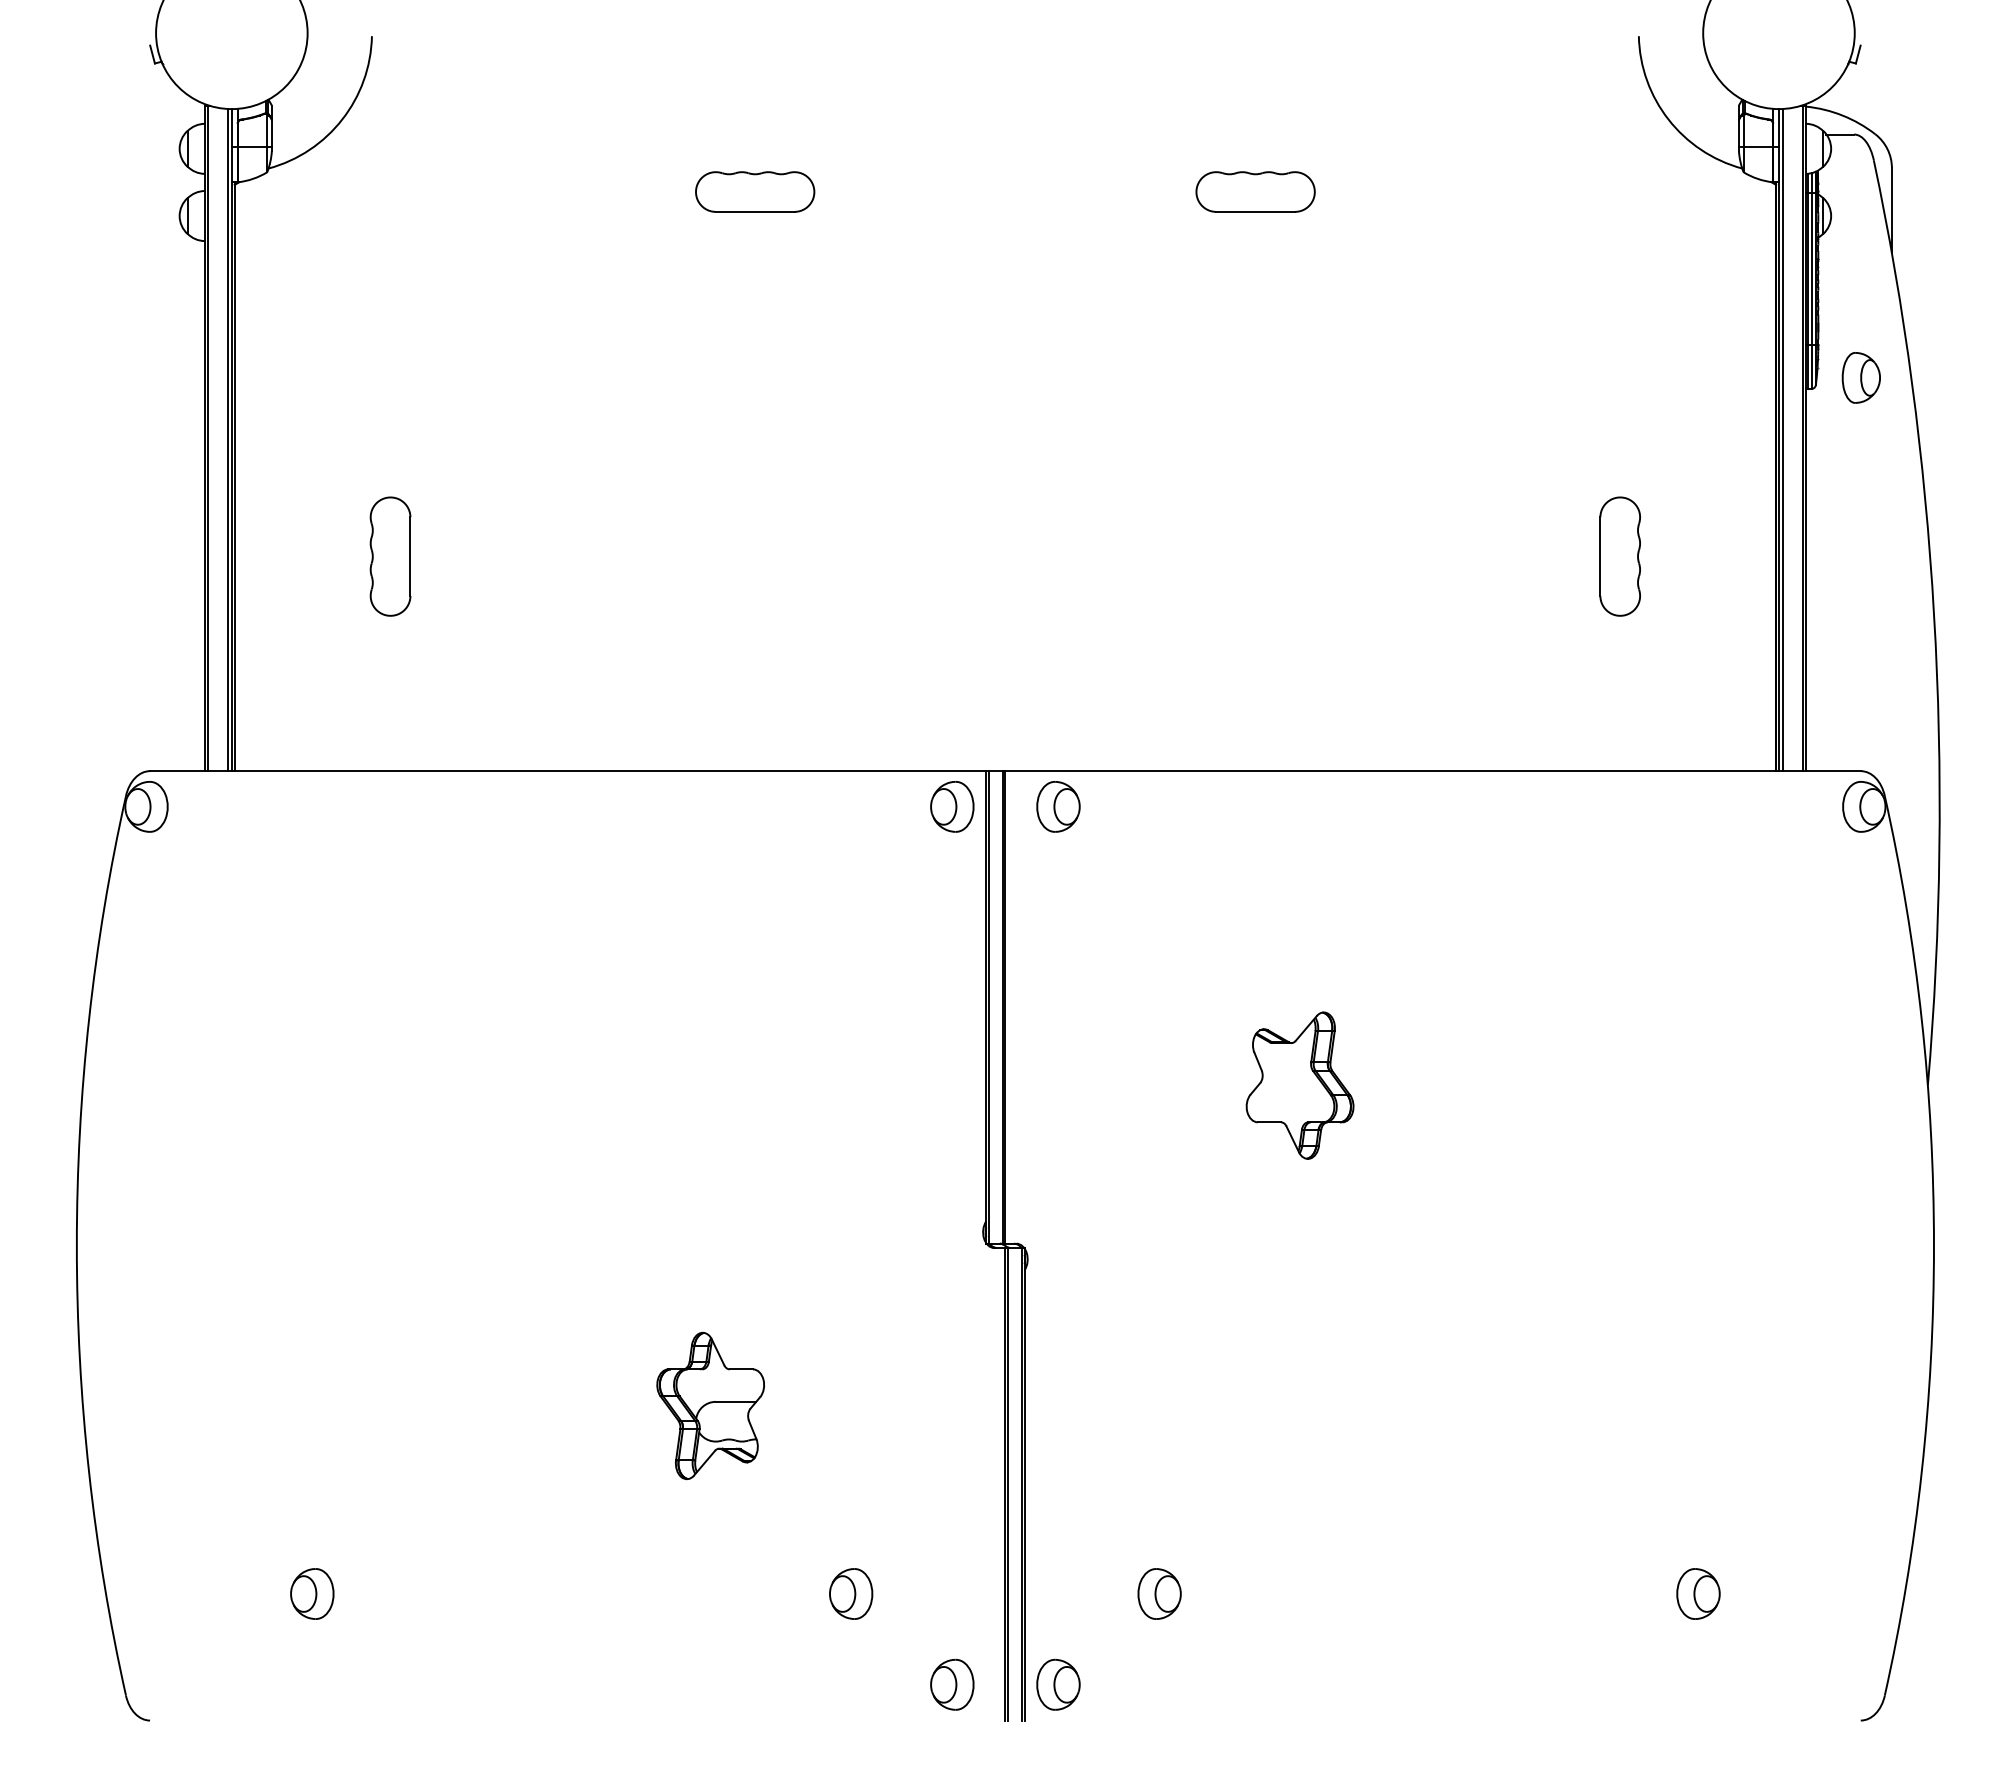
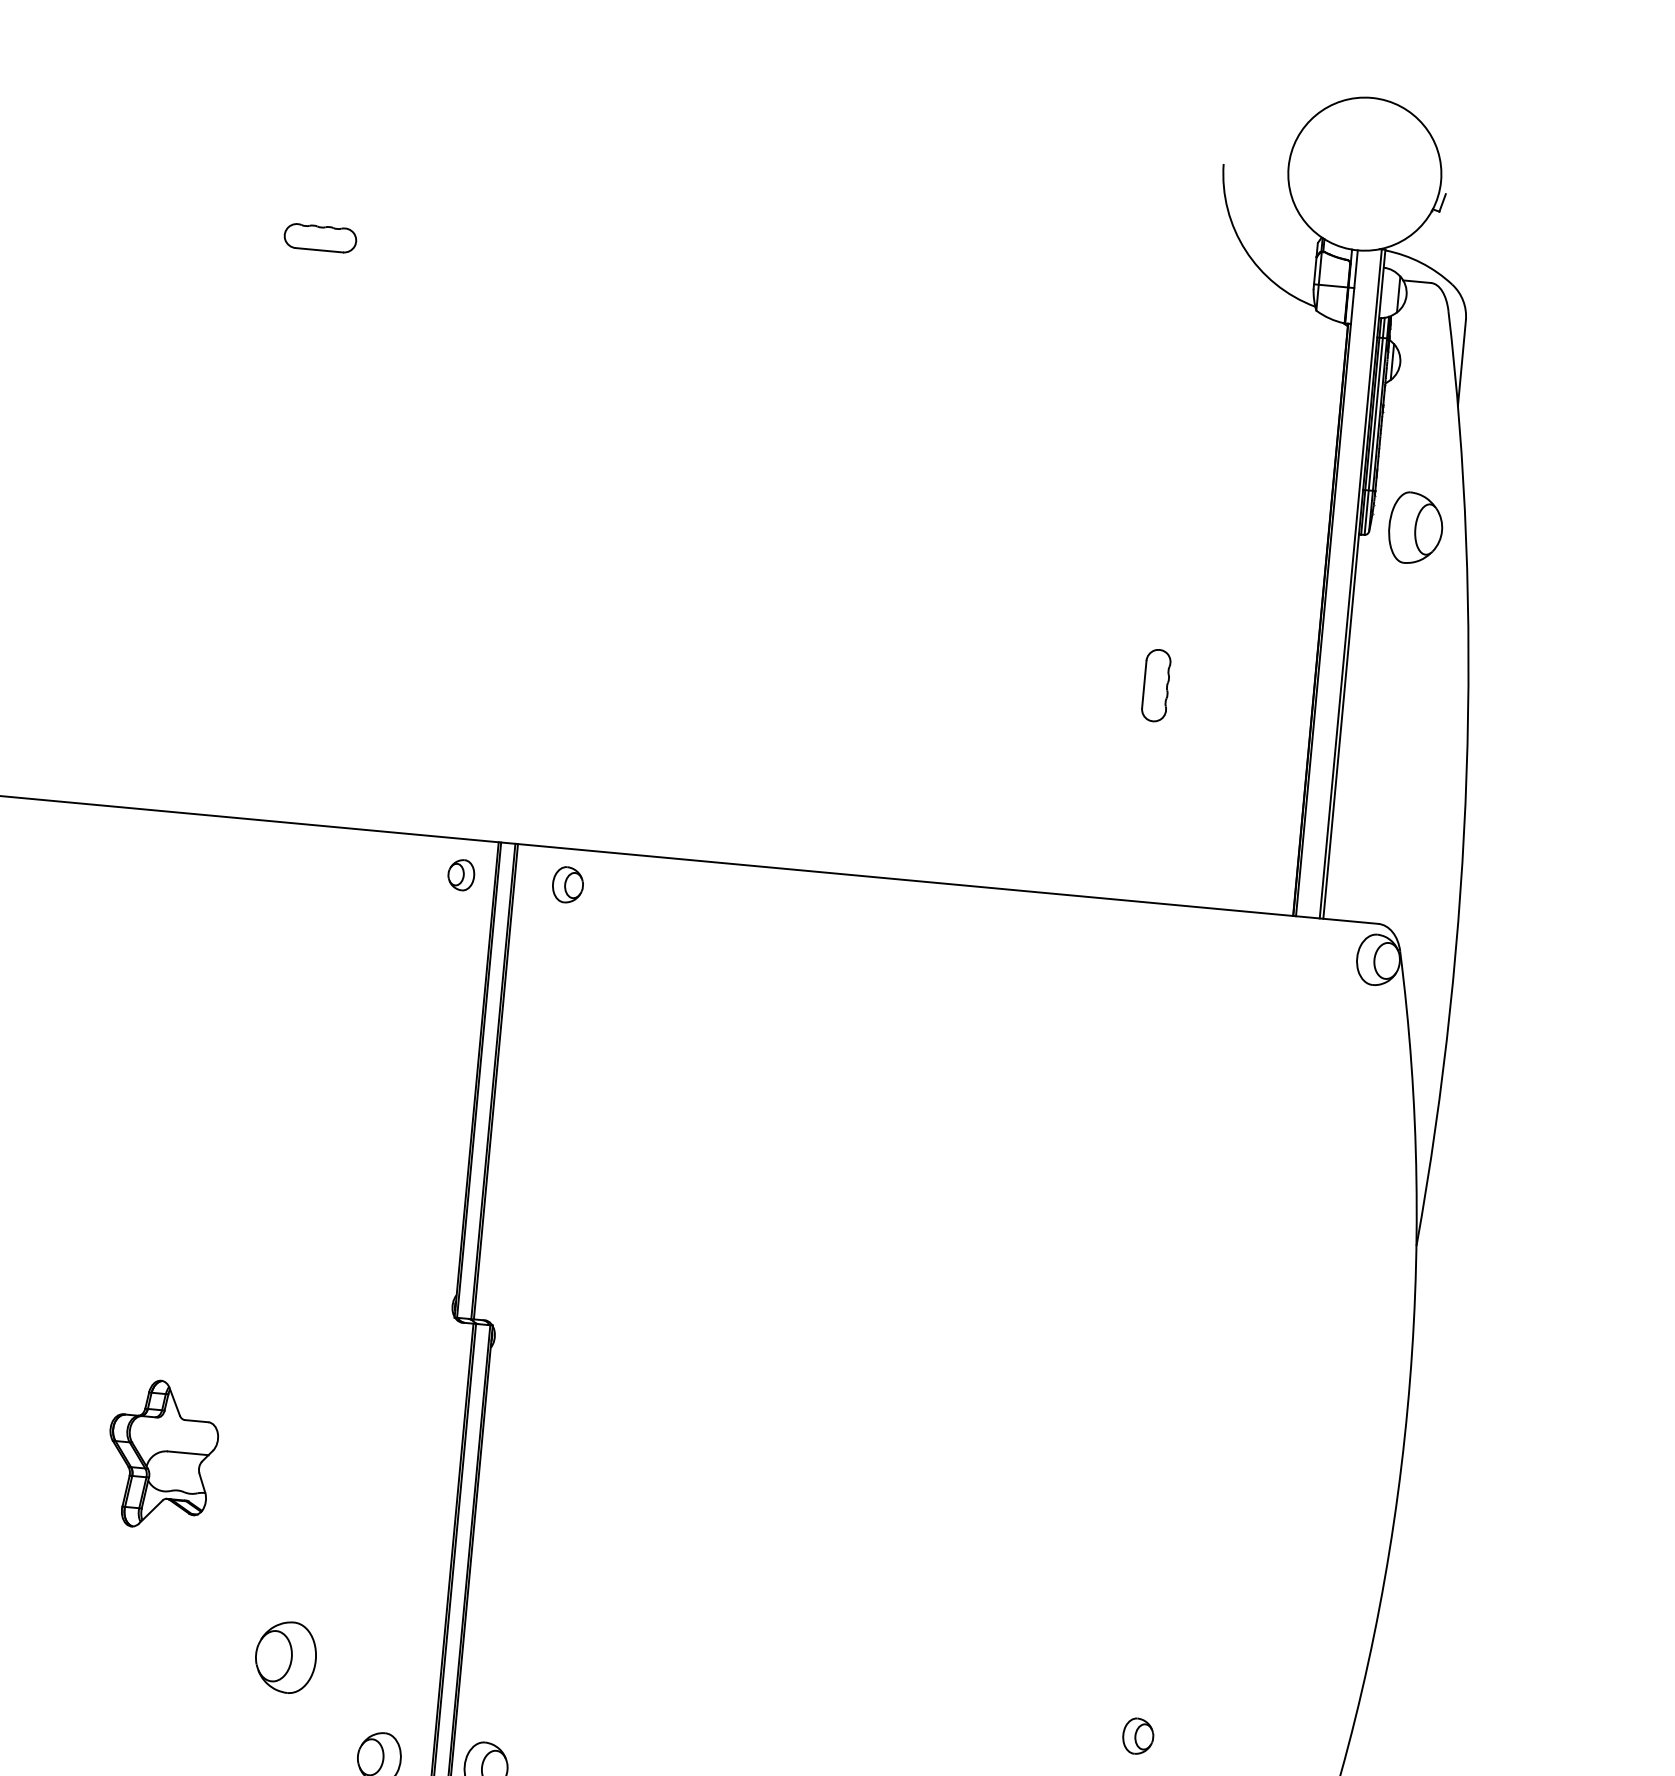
part: (755, 191) -> (320, 237), size x0.6
part: (1255, 191) -> (823, 284), removed
part: (1860, 377) -> (1414, 527), size x1.4
line: (1782, 439) -> (1330, 583), removed
part: (1619, 556) -> (1155, 685), size x0.6
part: (952, 806) -> (461, 874), size x0.6
part: (1058, 806) -> (568, 884), size x0.7
part: (1299, 1085) -> (784, 1187), removed
part: (851, 1593) -> (286, 1656), size x1.4
part: (1159, 1593) -> (596, 1685), removed
part: (1698, 1593) -> (1138, 1735), size x0.7

